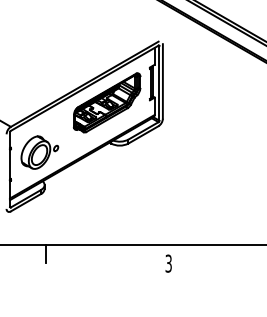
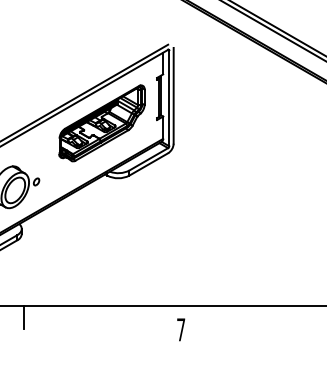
text: (168, 263) -> (180, 329), 3 -> 7

